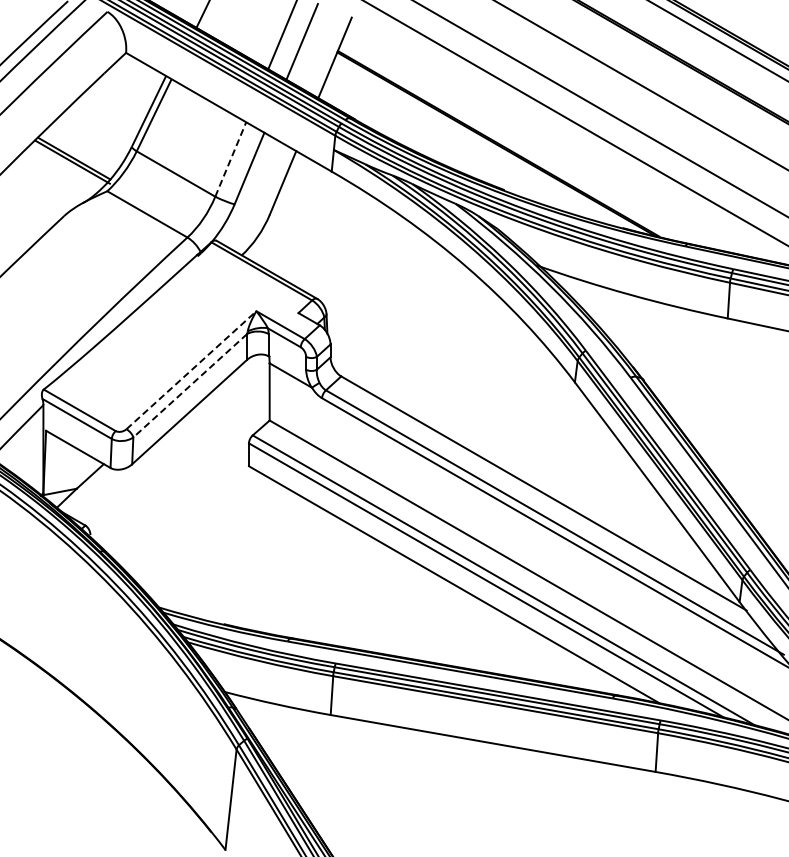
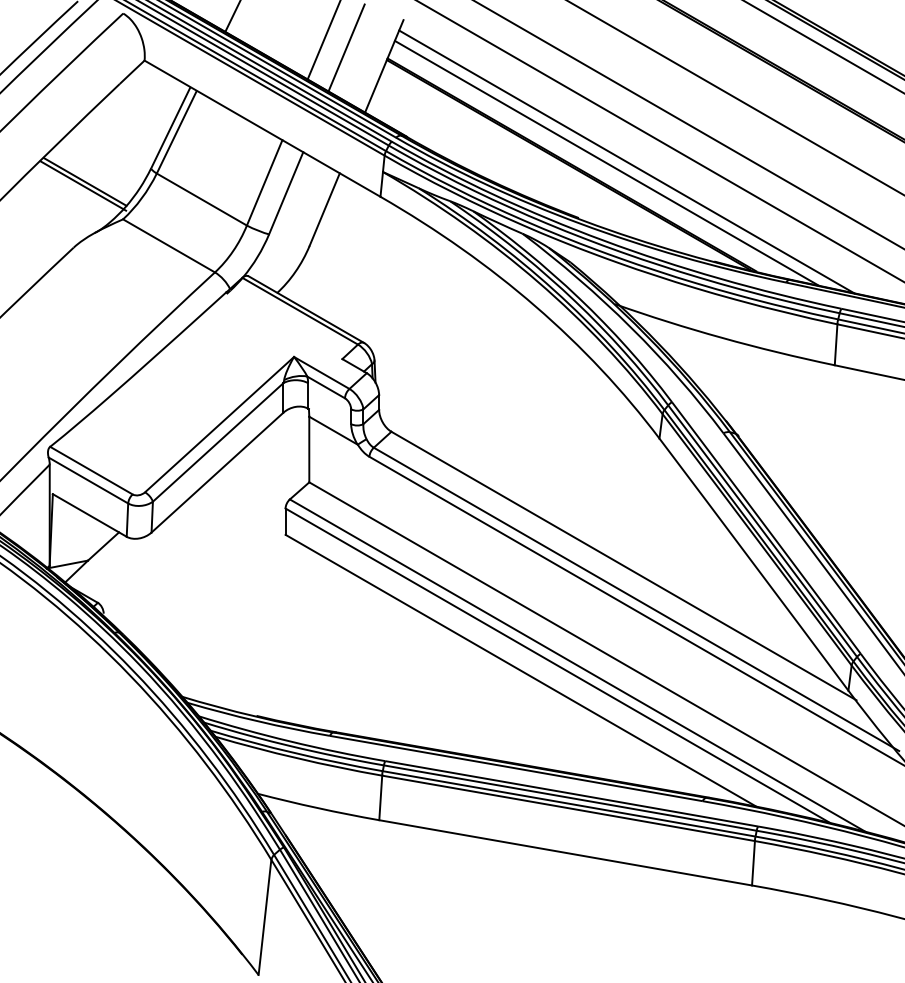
line: (546, 140) -> (626, 161), added
line: (529, 142) -> (607, 163), added
line: (230, 159) -> (264, 182), dashed -> solid
line: (191, 370) -> (219, 424), dashed -> solid
line: (190, 385) -> (218, 442), dashed -> solid

